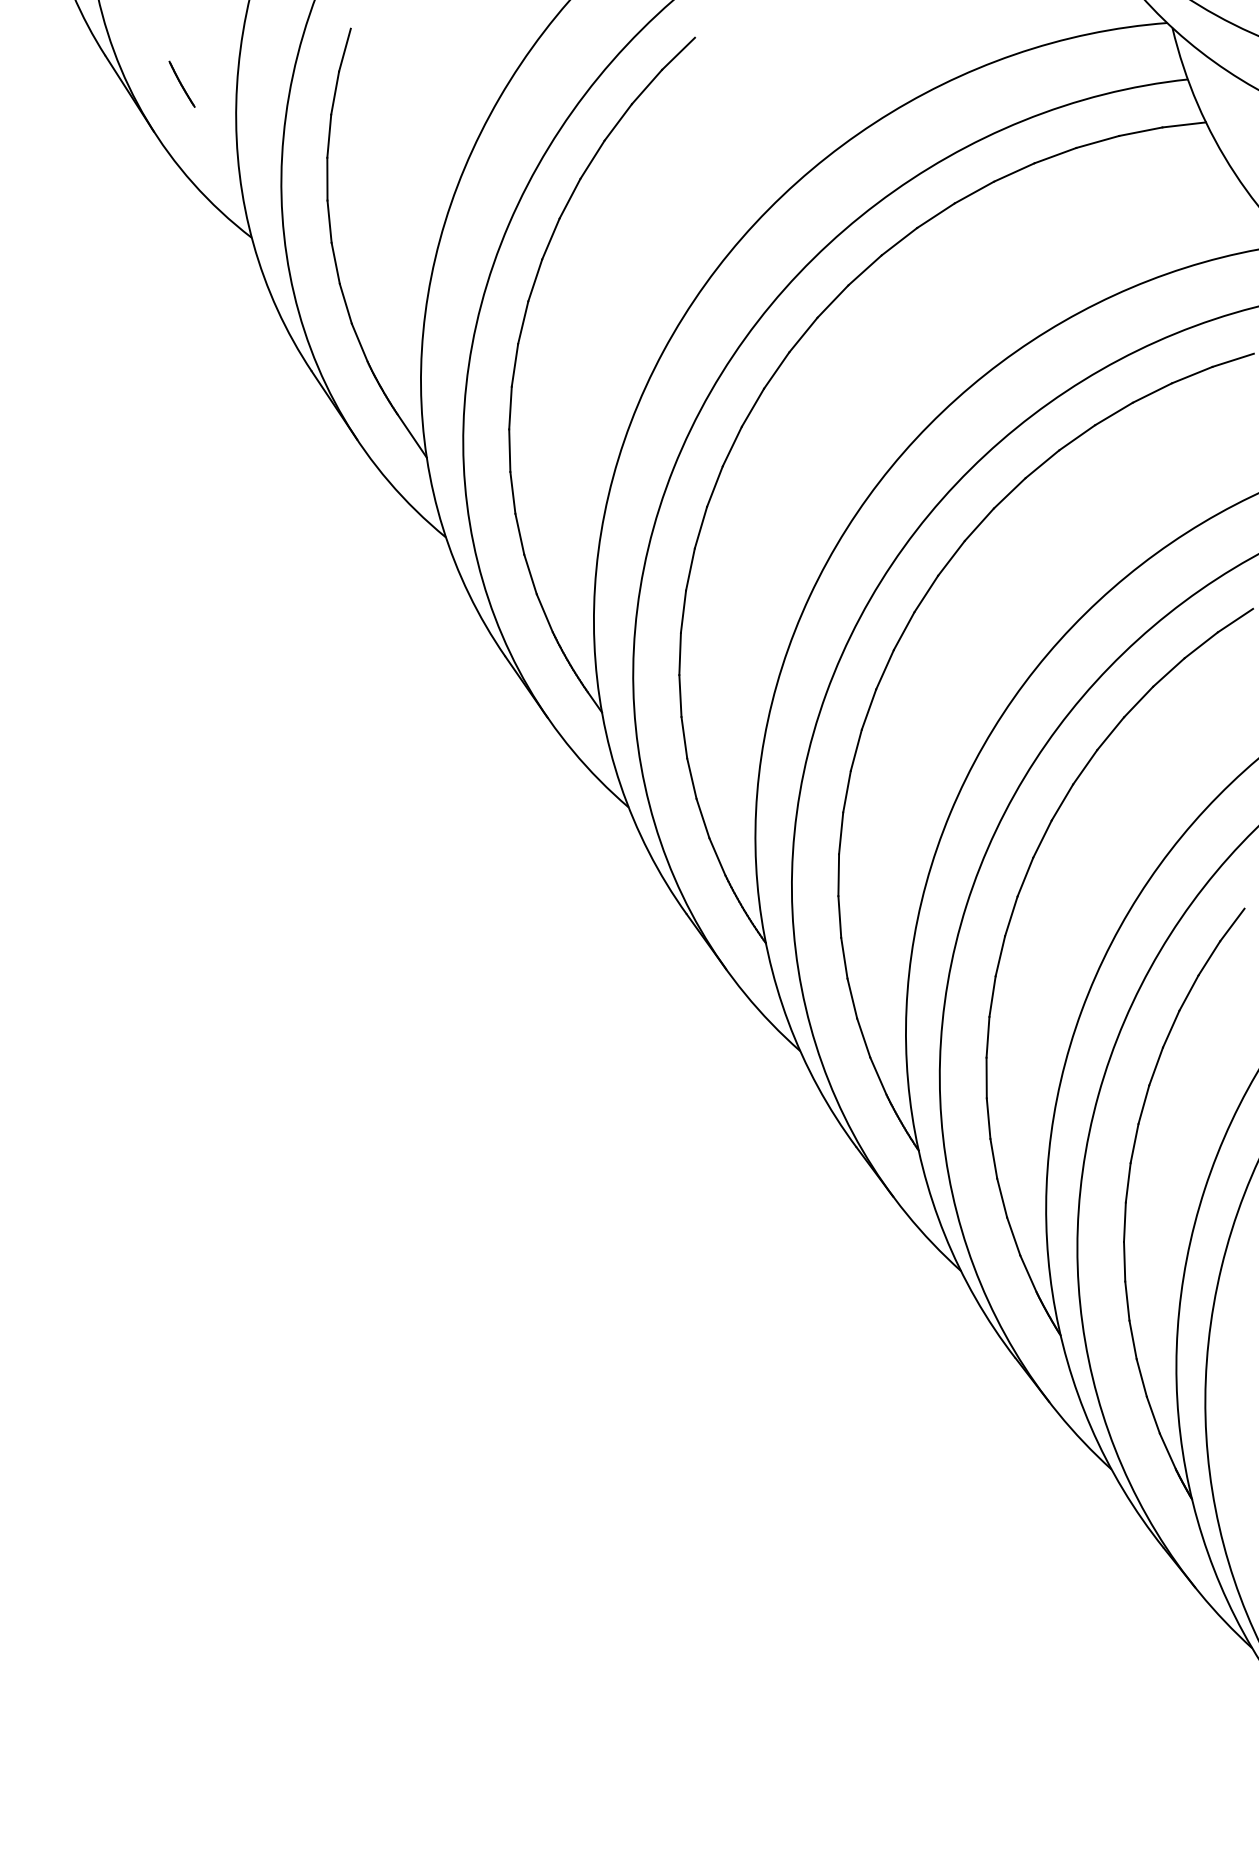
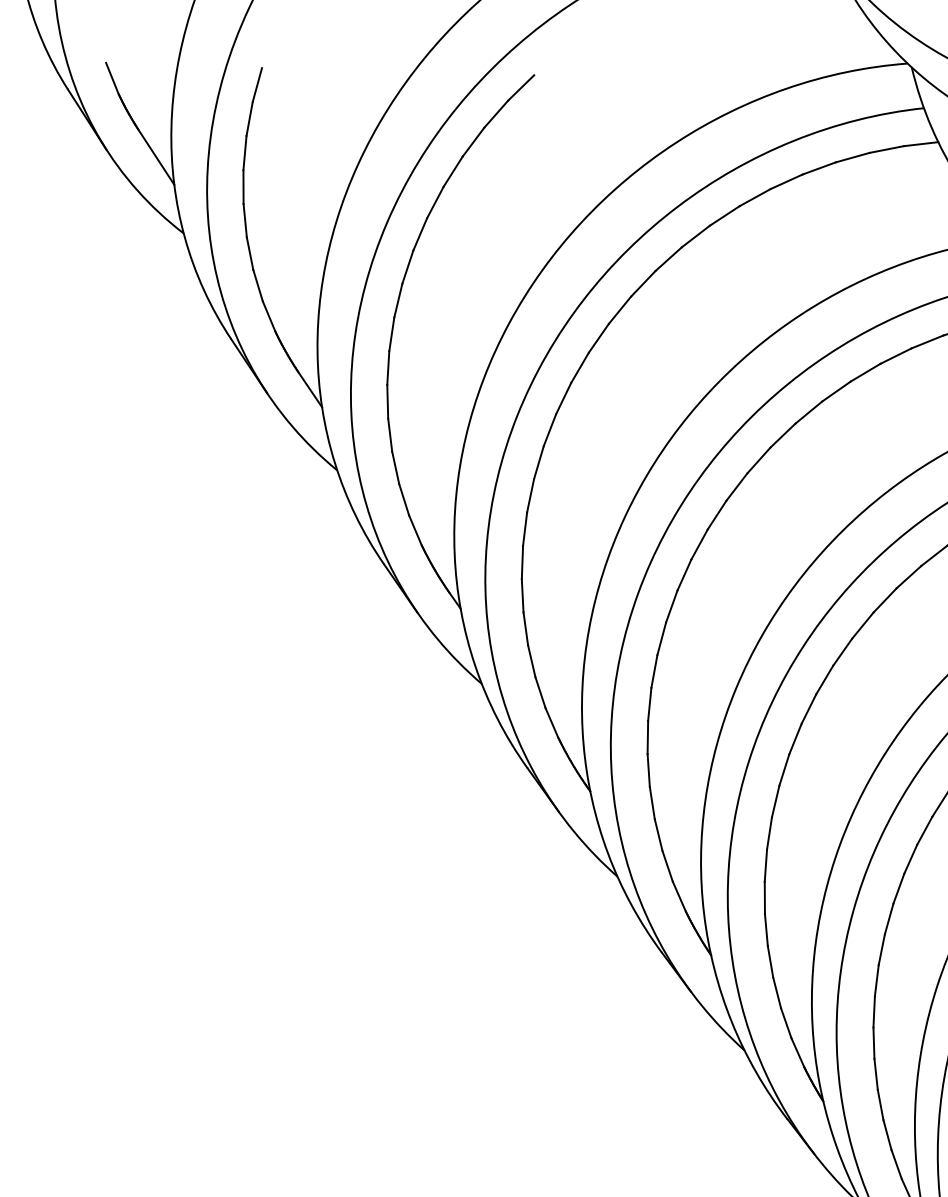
line: (161, 41) -> (112, 78), added
line: (216, 141) -> (155, 157), added

